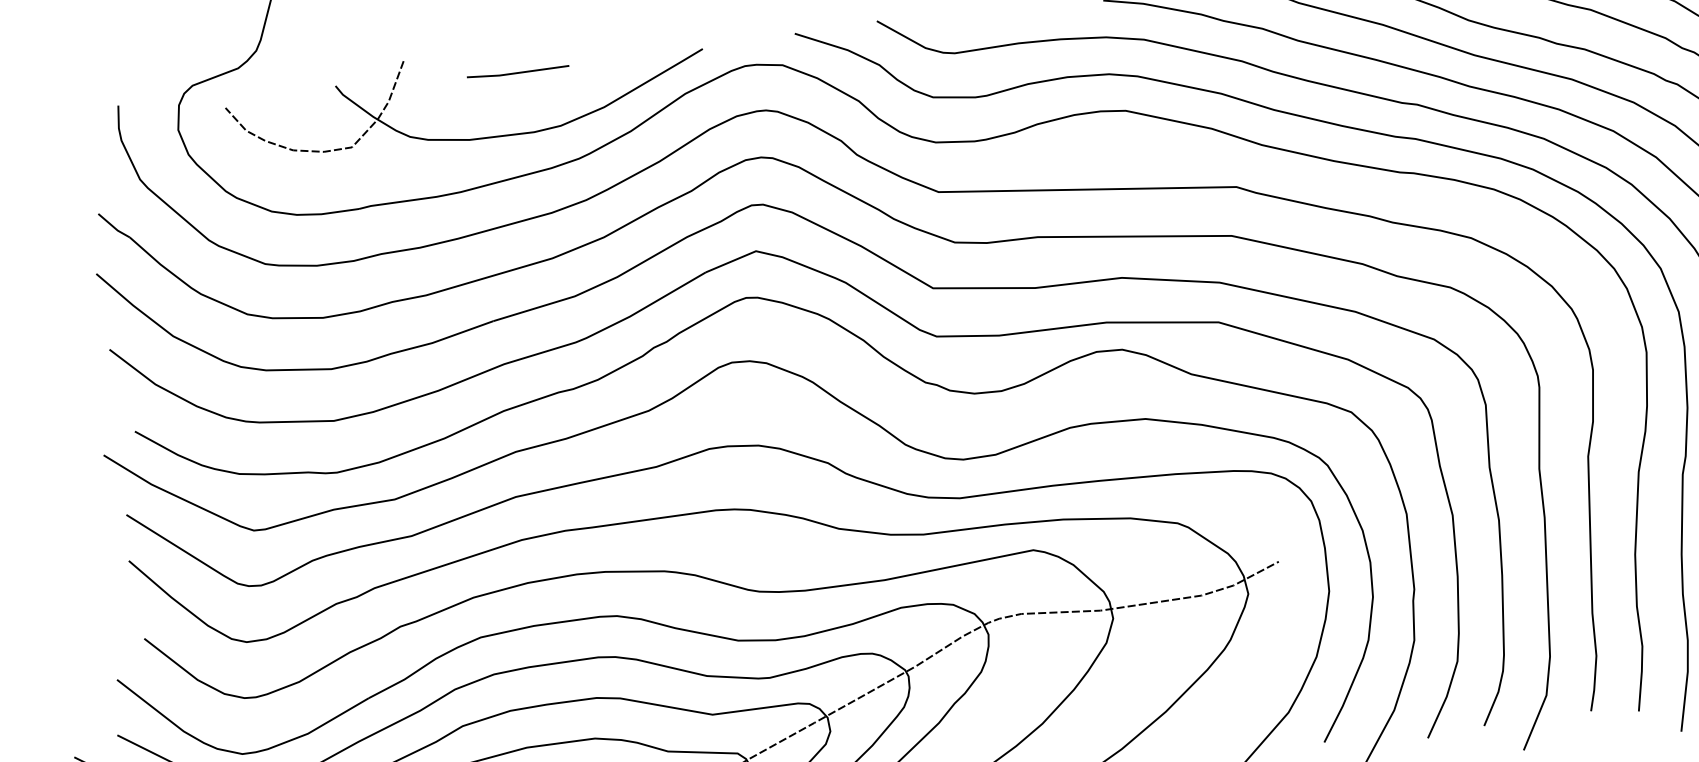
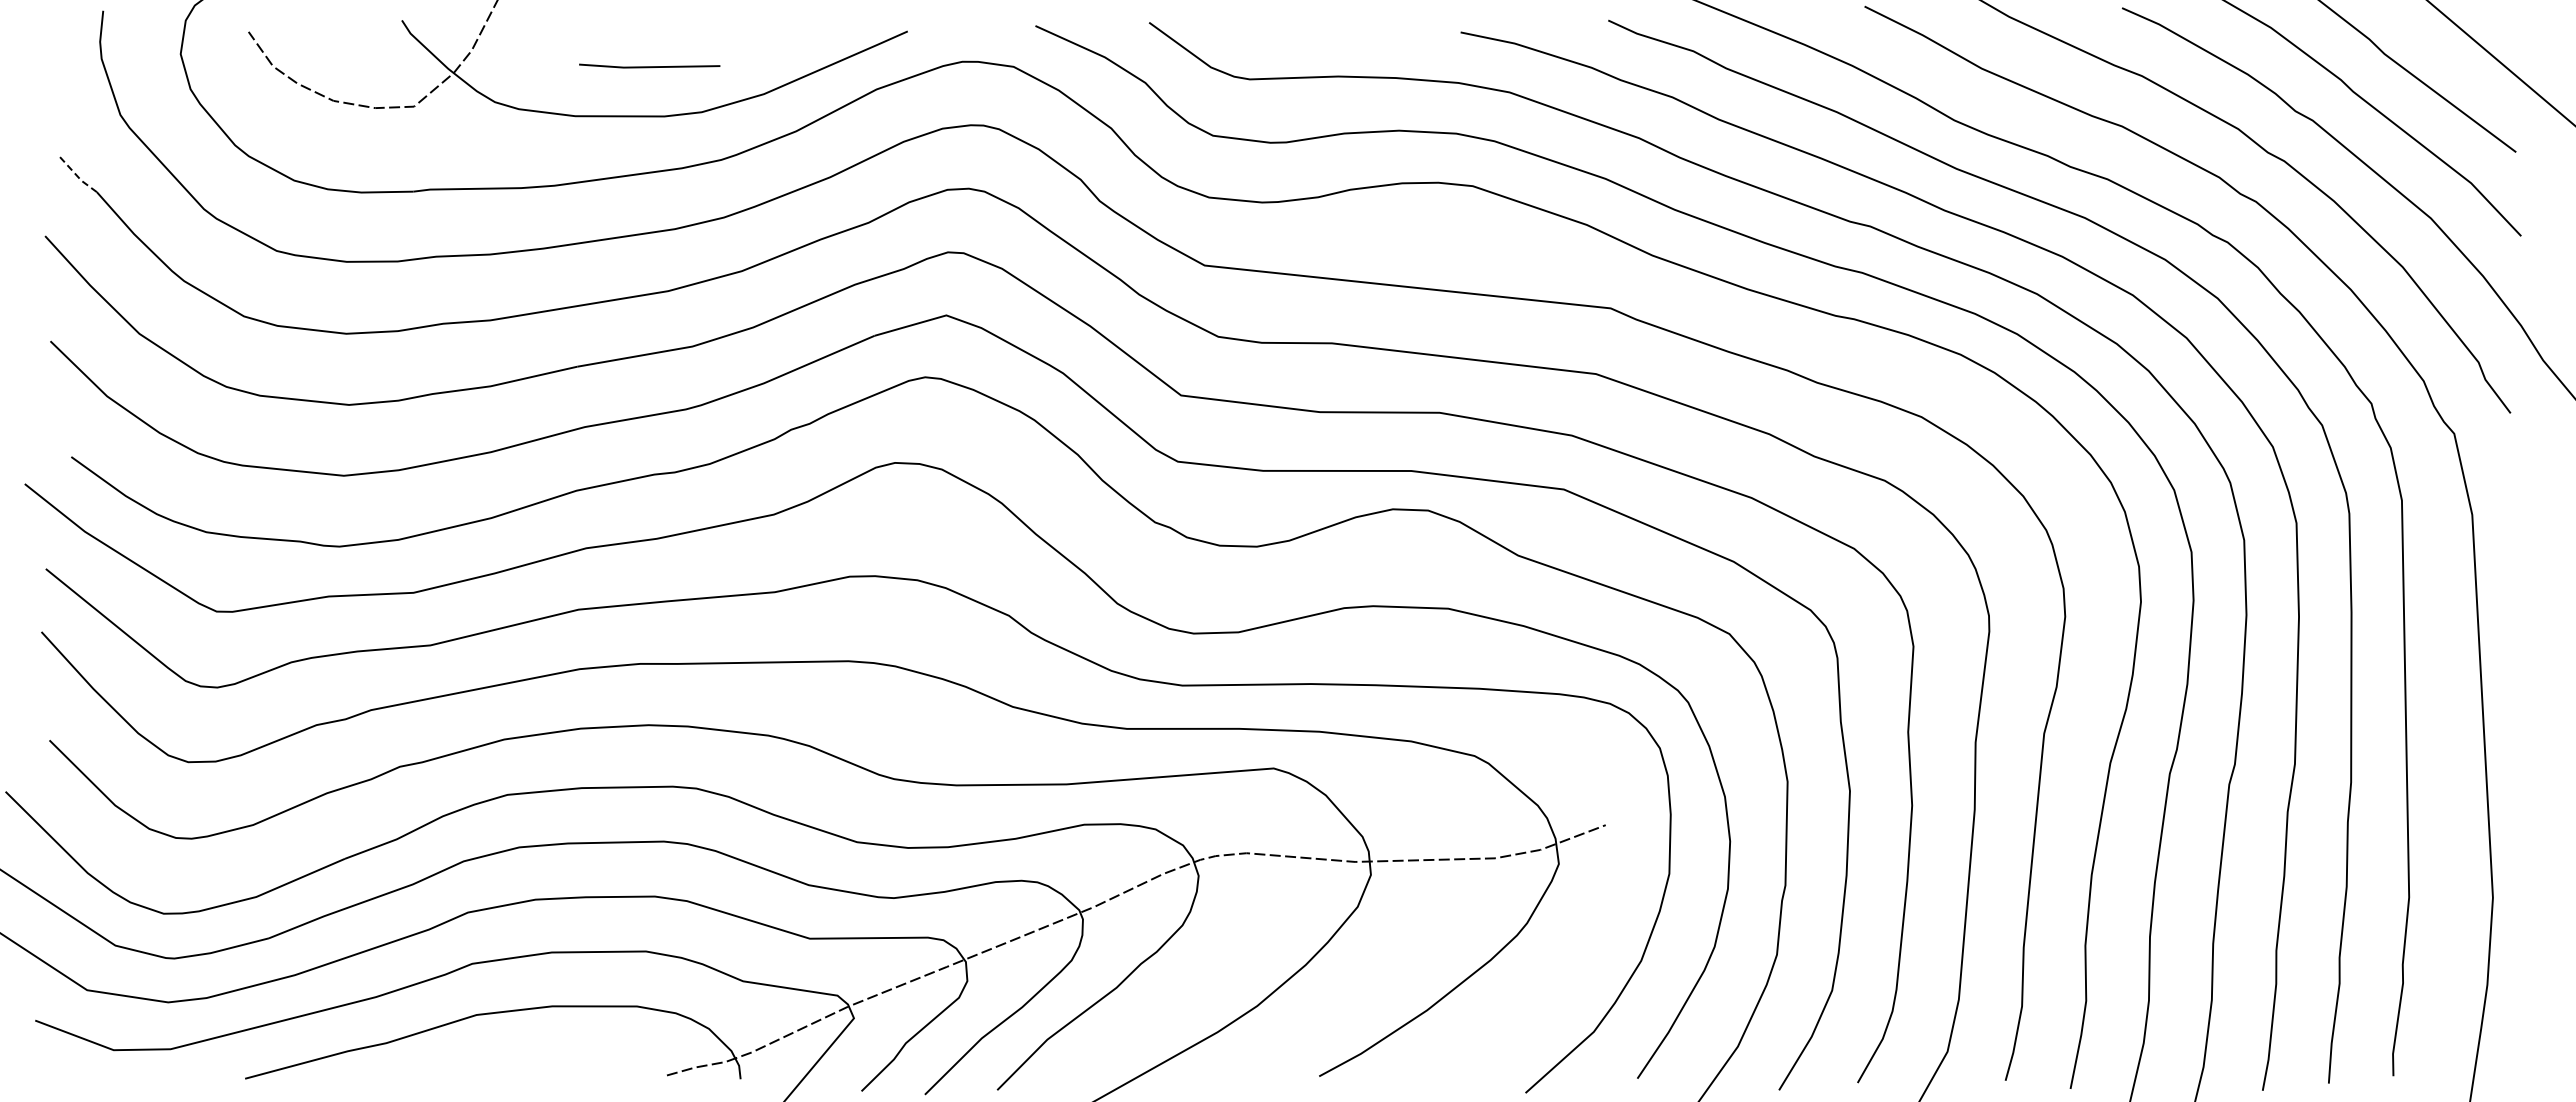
line: (518, 72) -> (649, 66), moved
line: (113, 227) -> (76, 175), solid -> dashed

